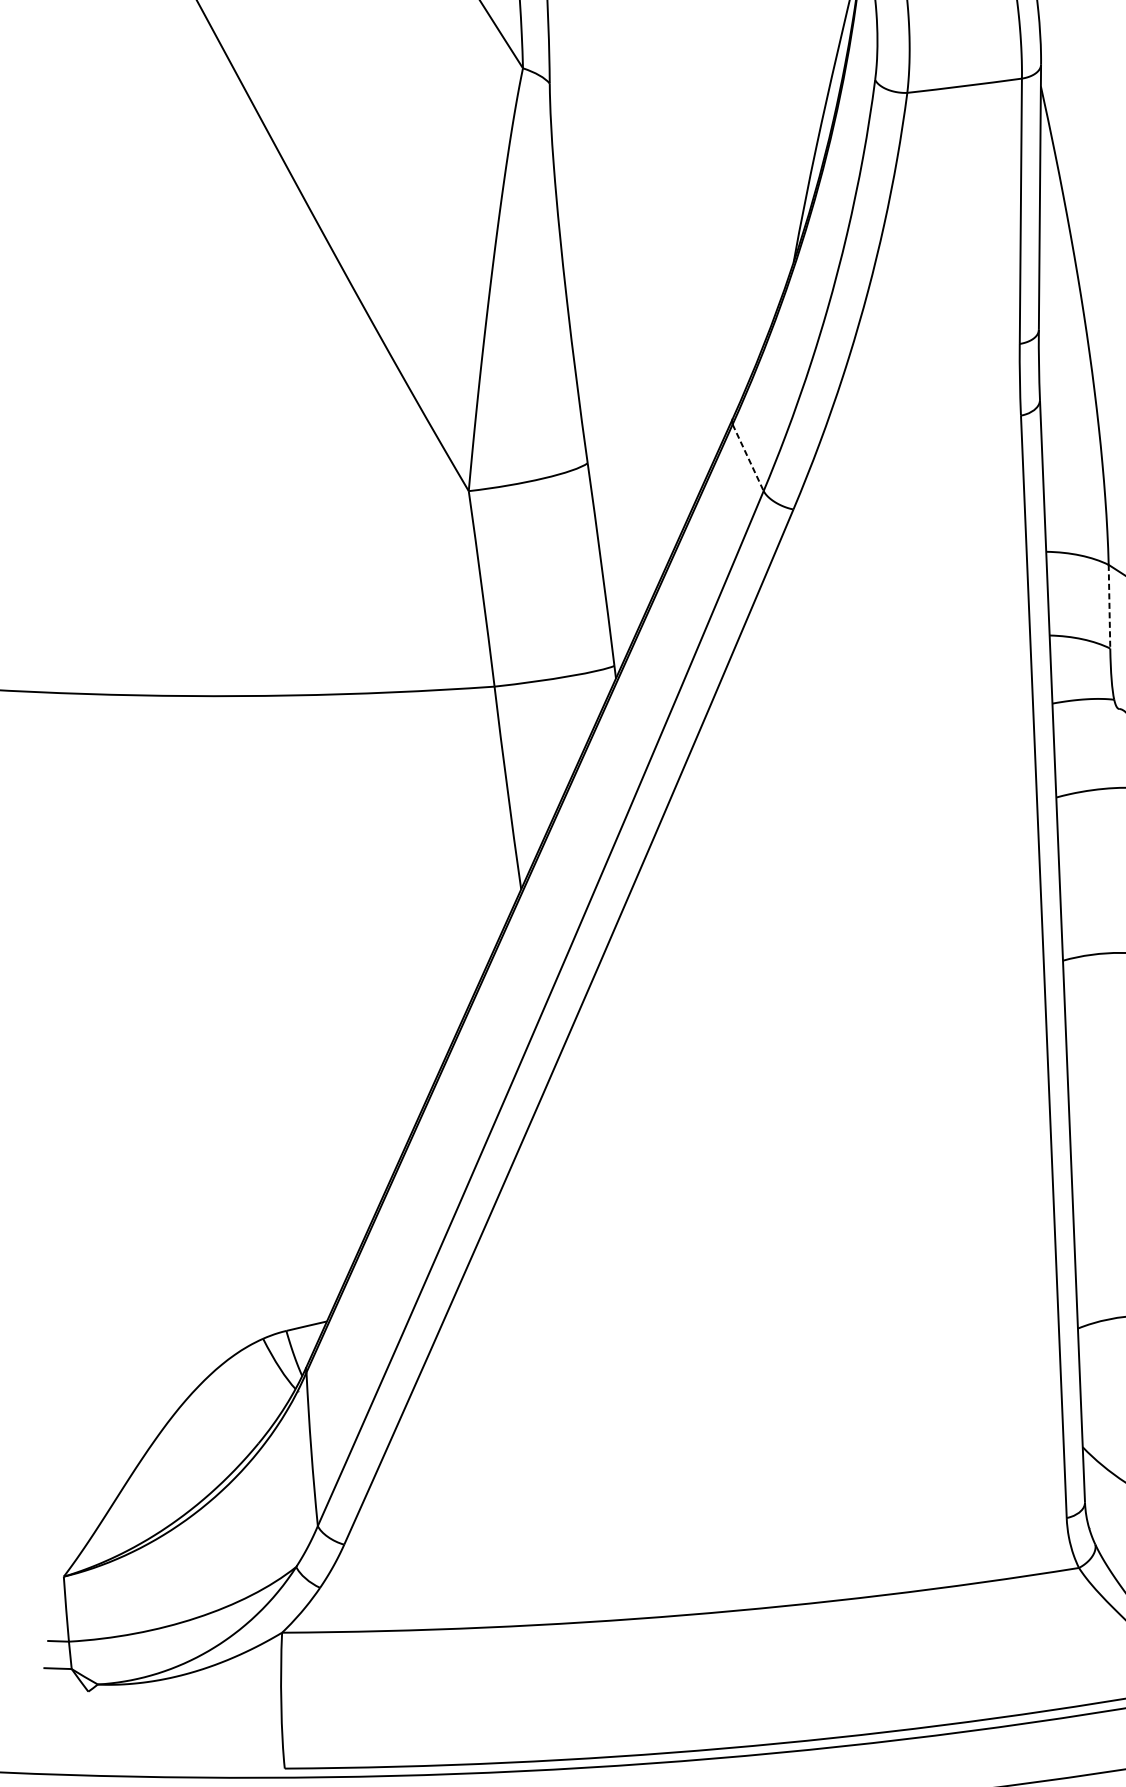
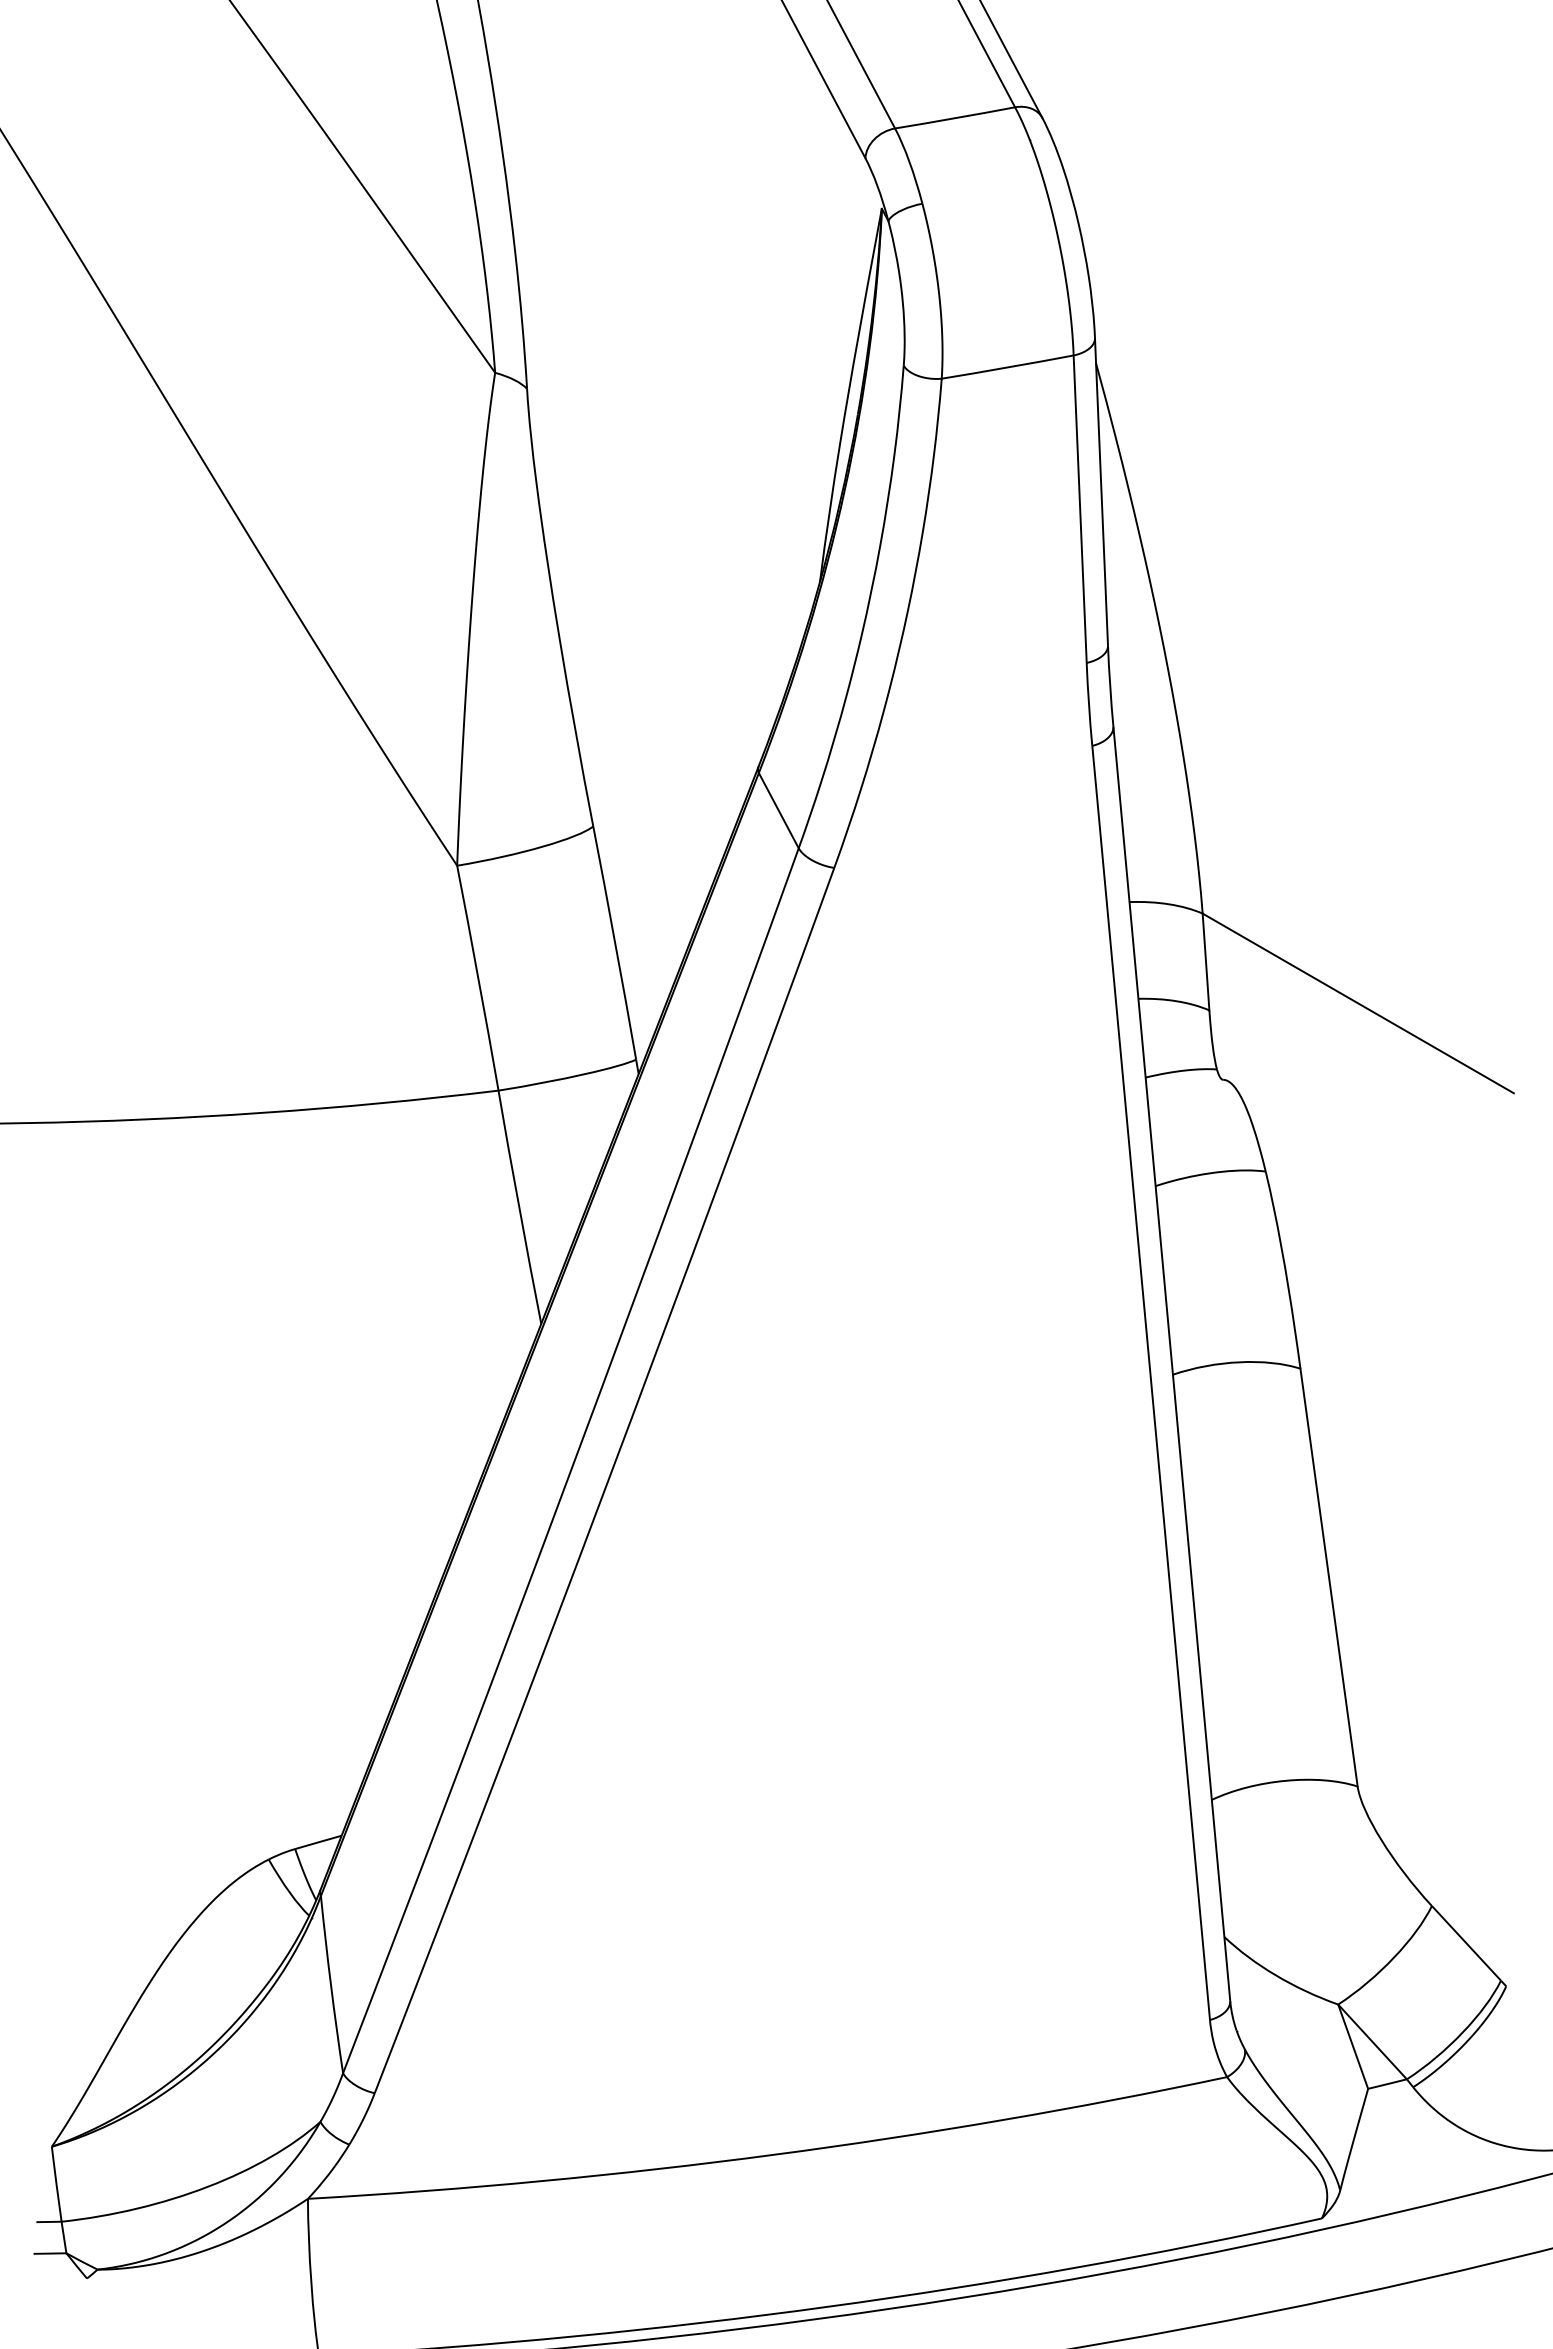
line: (747, 457) -> (778, 810), dashed -> solid
line: (1109, 607) -> (1206, 962), dashed -> solid

